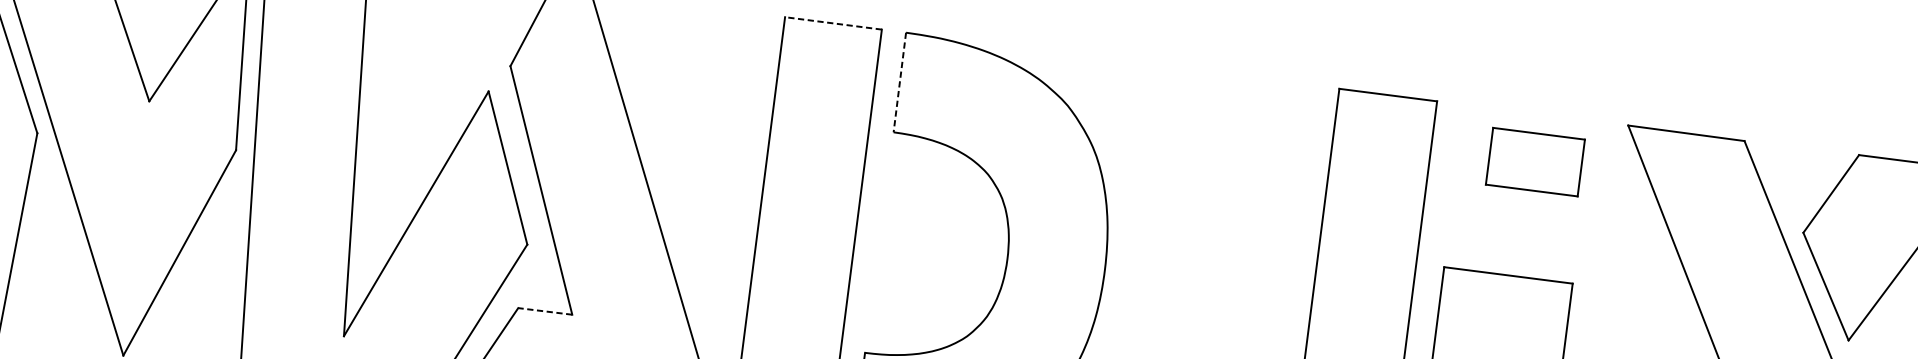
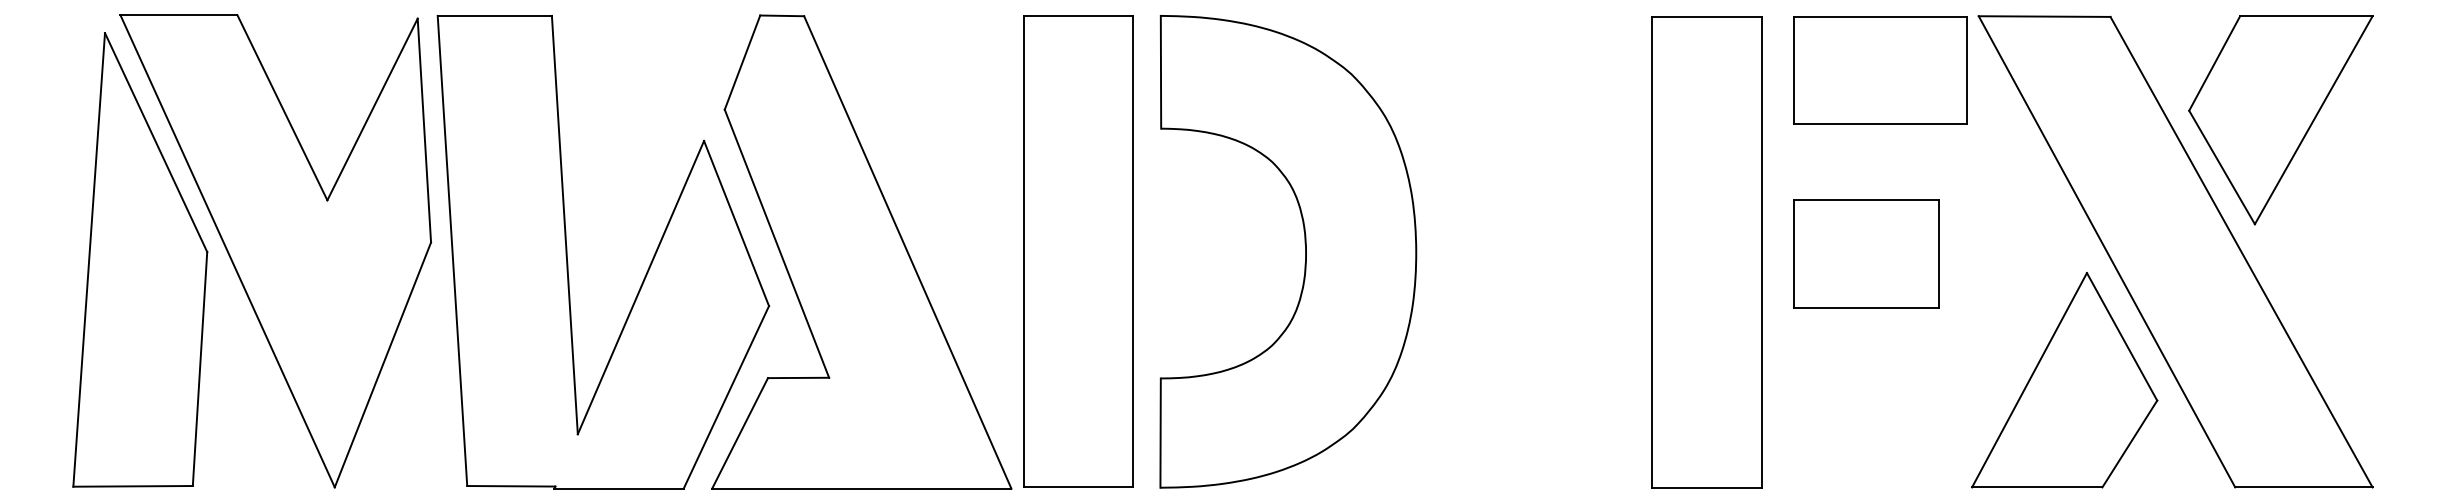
line: (833, 23) -> (1078, 15), dashed -> solid
line: (899, 82) -> (1160, 72), dashed -> solid
part: (1535, 162) -> (1880, 70), size x1.67
line: (545, 311) -> (798, 377), dashed -> solid

